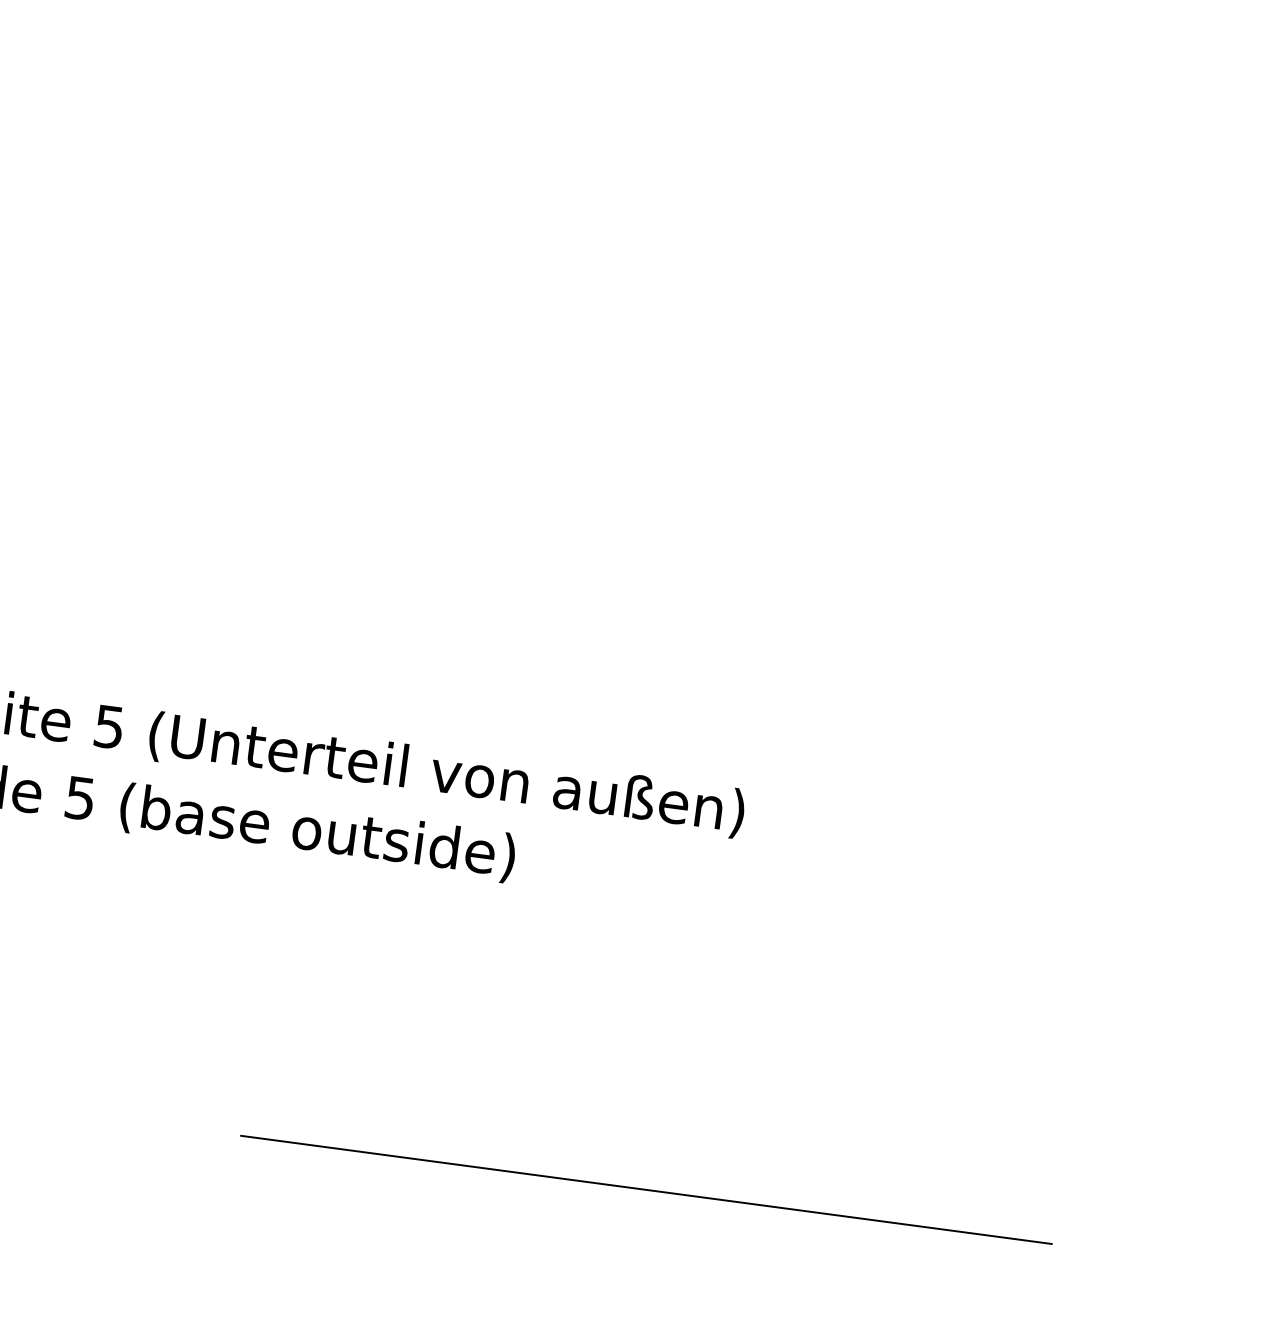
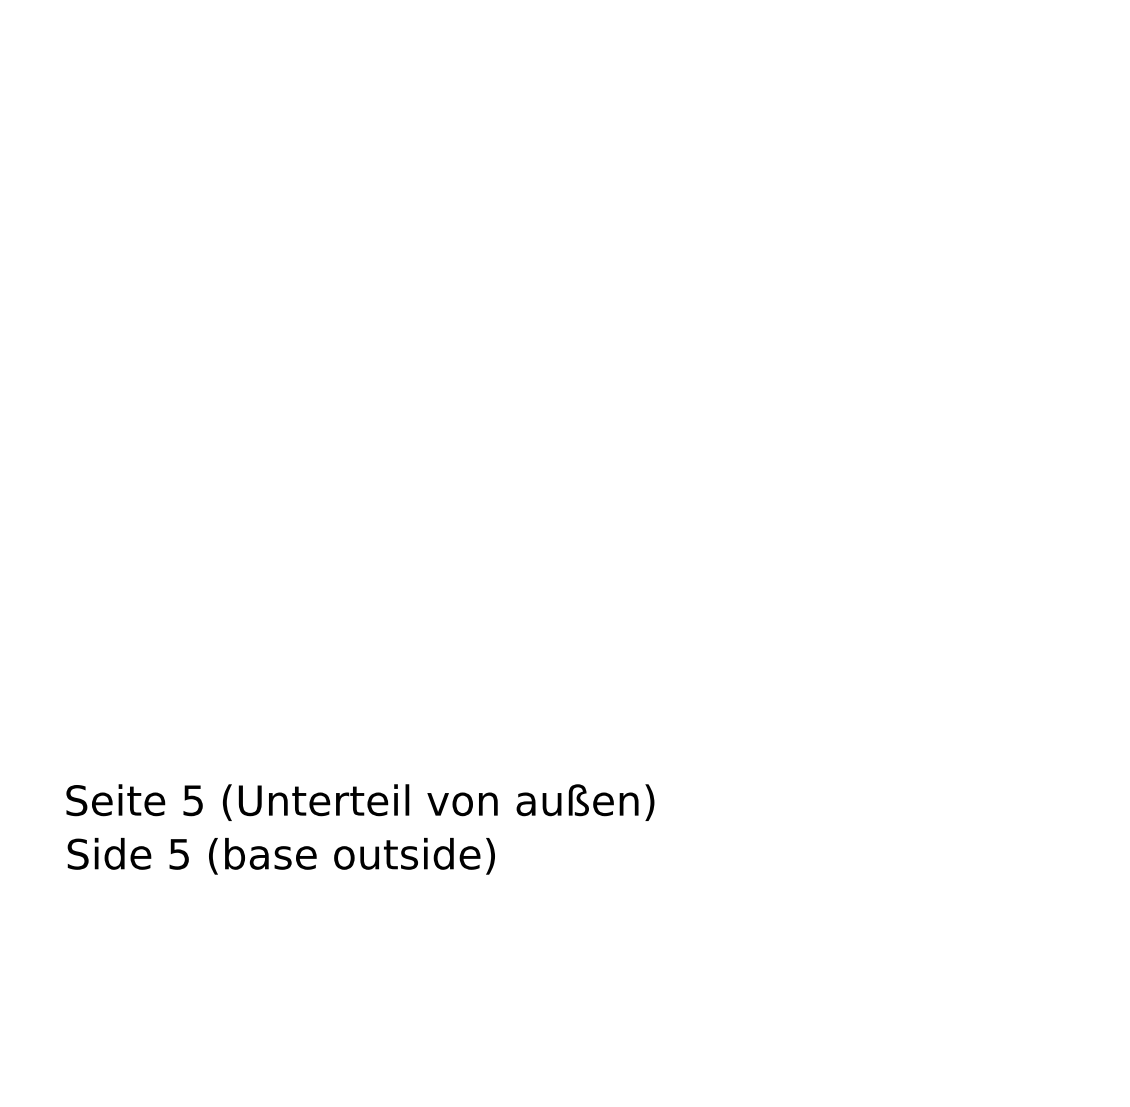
line: (646, 1189) -> (620, 1079), removed

